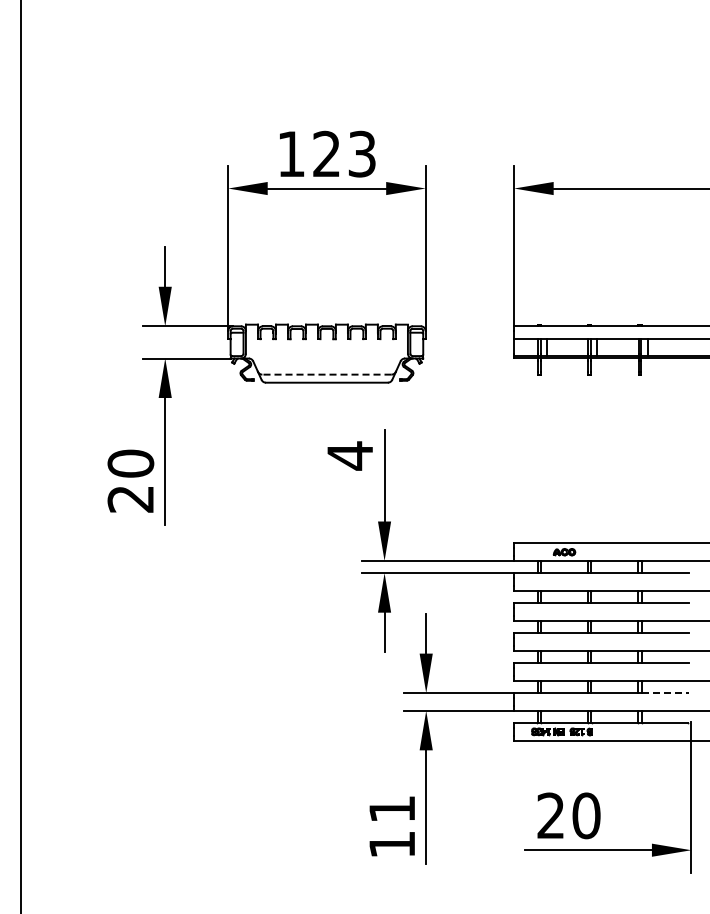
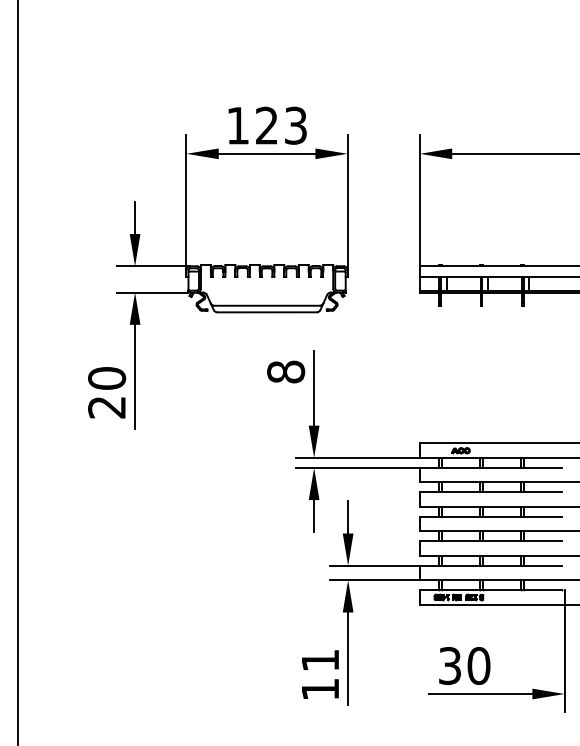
line: (326, 374) -> (266, 305), dashed -> solid
text: (349, 455) -> (285, 371), 4 -> 8
line: (665, 693) -> (543, 566), dashed -> solid
text: (550, 815) -> (449, 665), 20 -> 30

